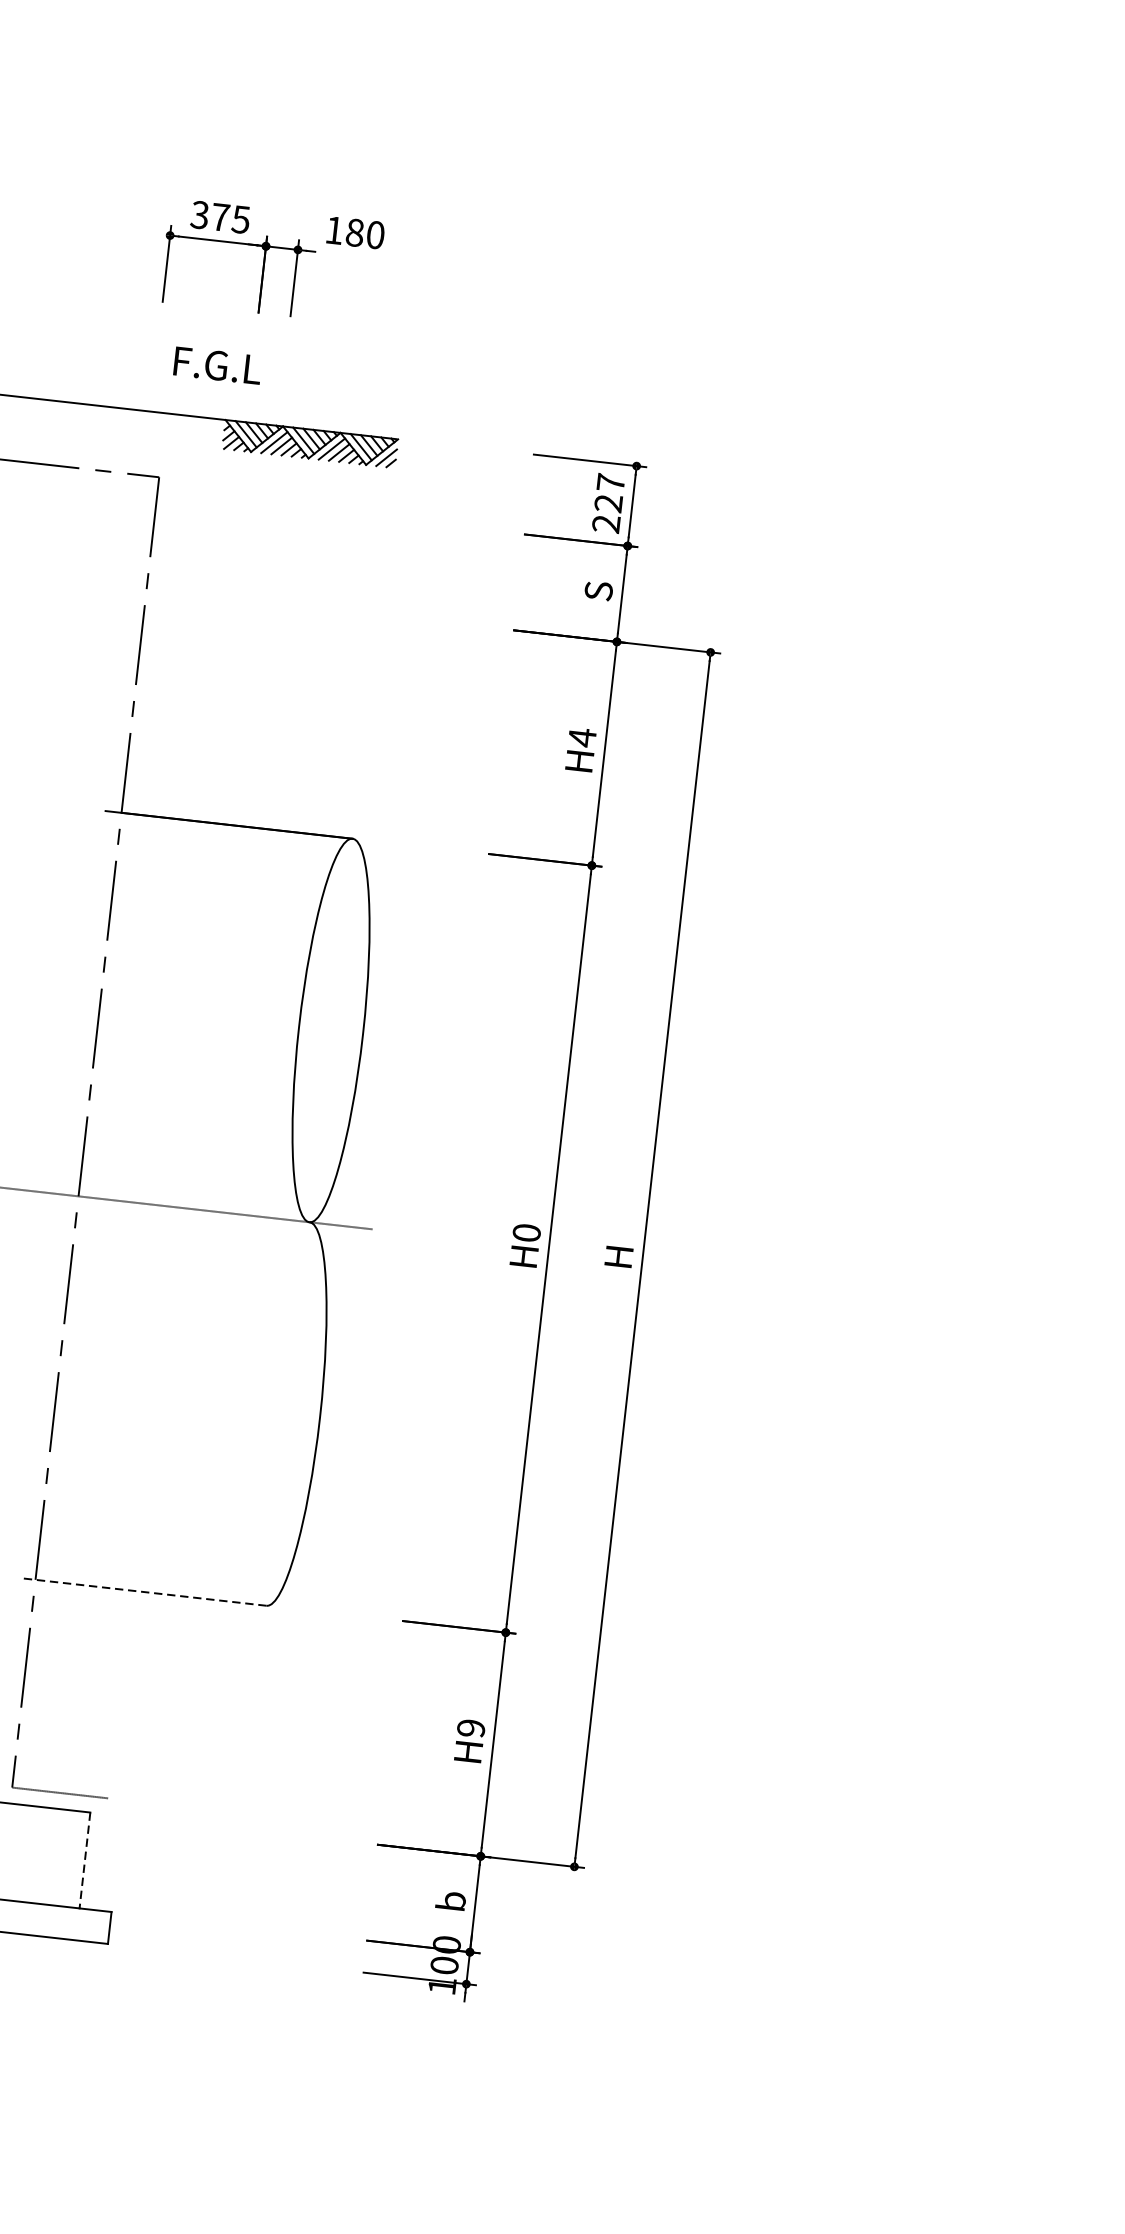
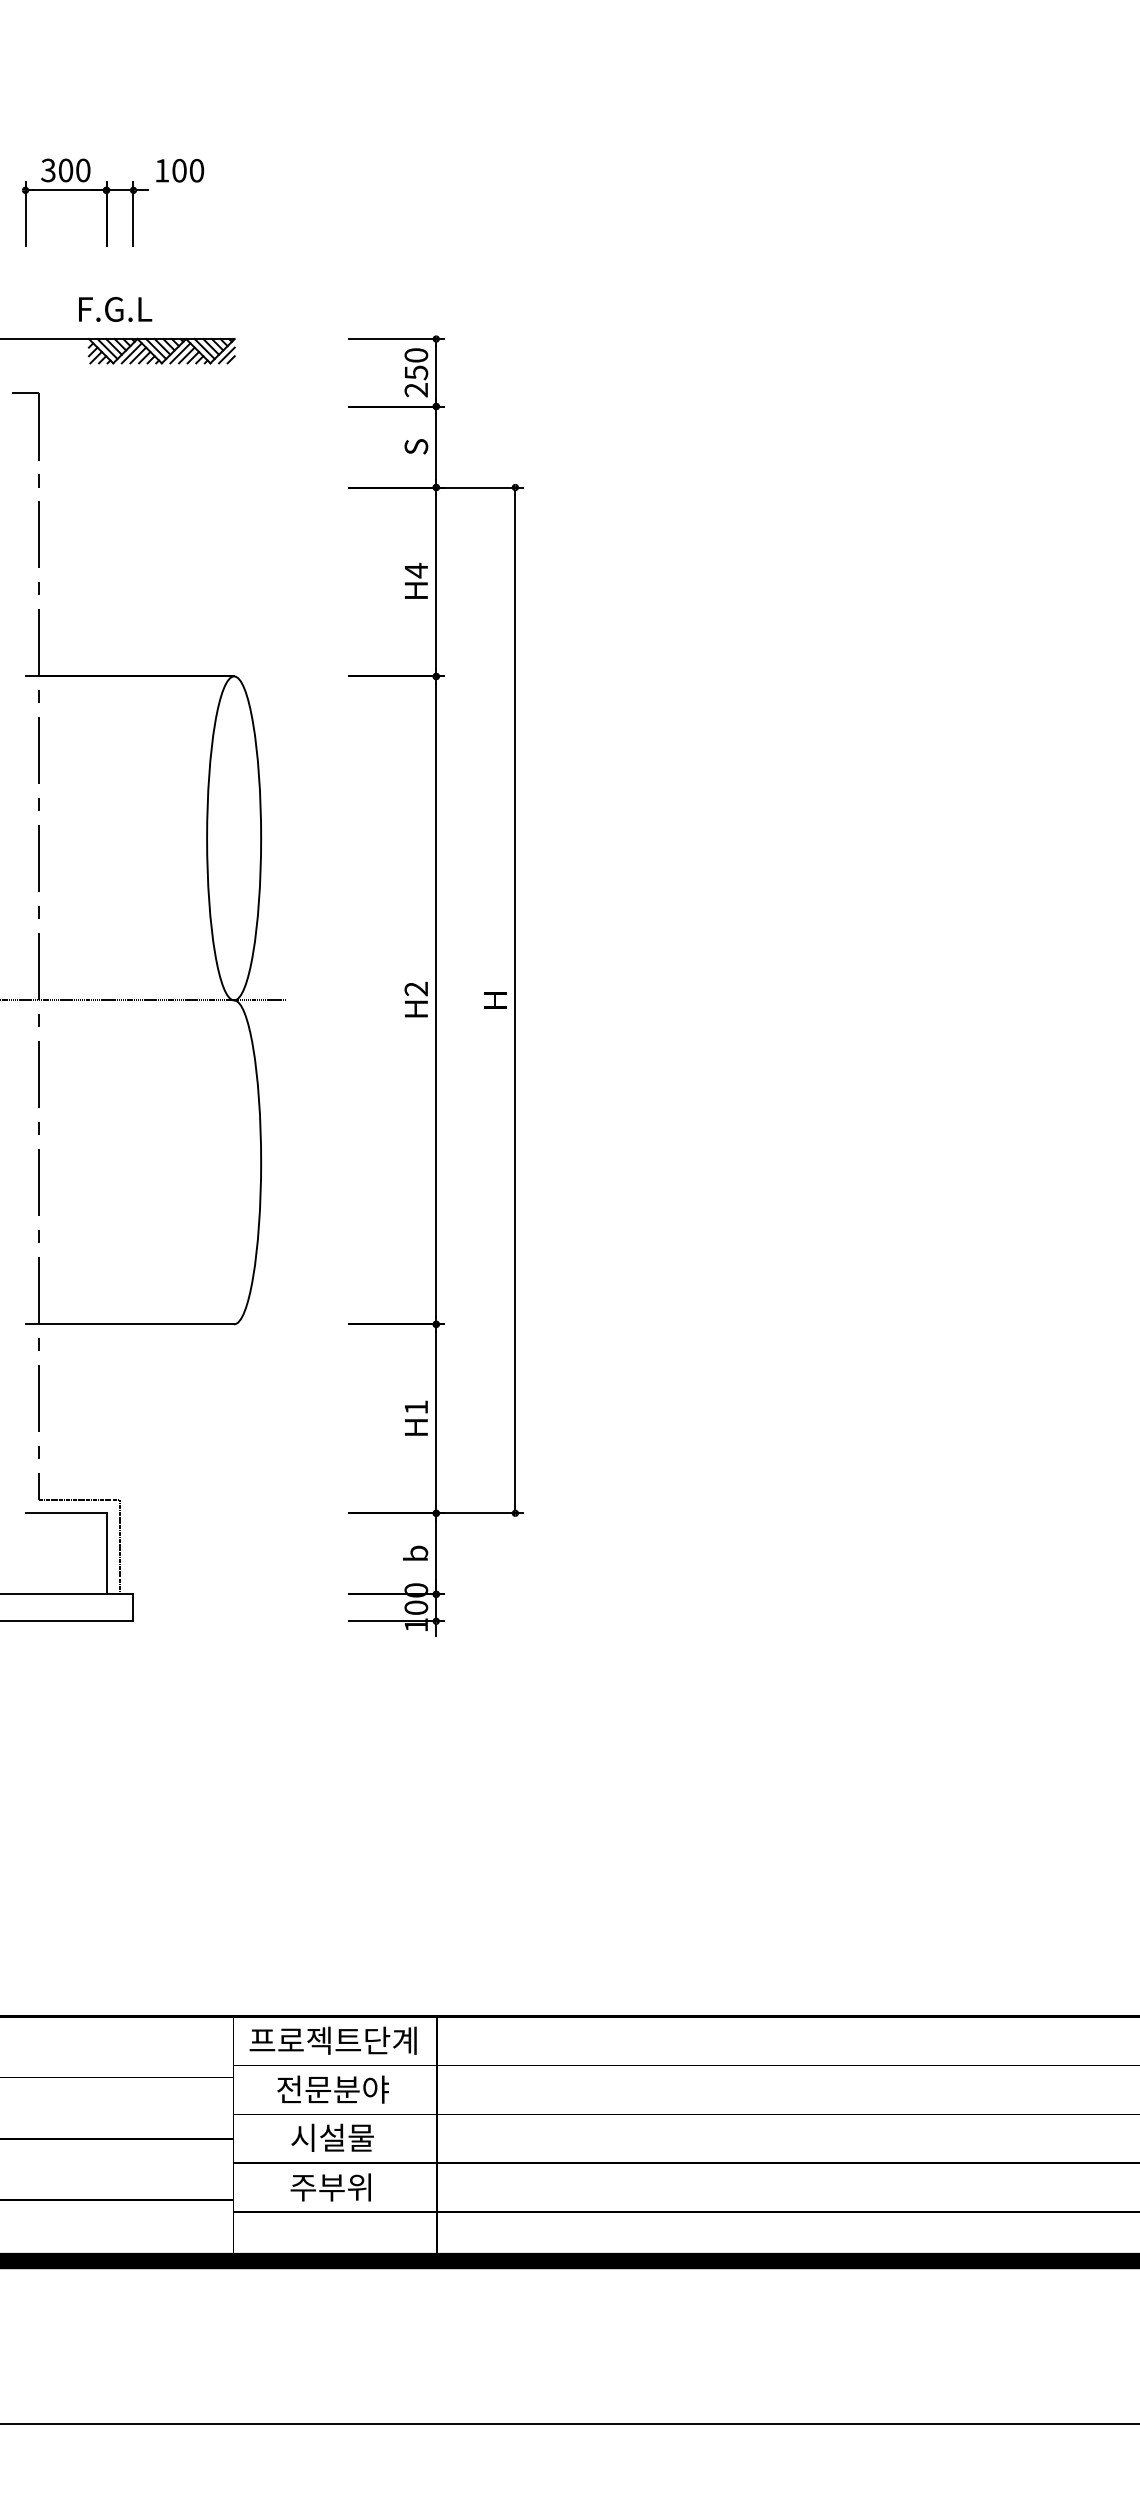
text: (230, 218) -> (74, 170), 375 -> 300
text: (355, 232) -> (179, 170), 180 -> 100
text: (217, 365) -> (115, 309), moved
text: (609, 493) -> (416, 364), 227 -> 250
text: (527, 1232) -> (416, 988), H0 -> H2
line: (142, 1592) -> (129, 1324), dashed -> solid
text: (471, 1728) -> (416, 1407), H9 -> H1
line: (101, 1853) -> (119, 1546), added
line: (84, 1861) -> (106, 1554), dashed -> solid

